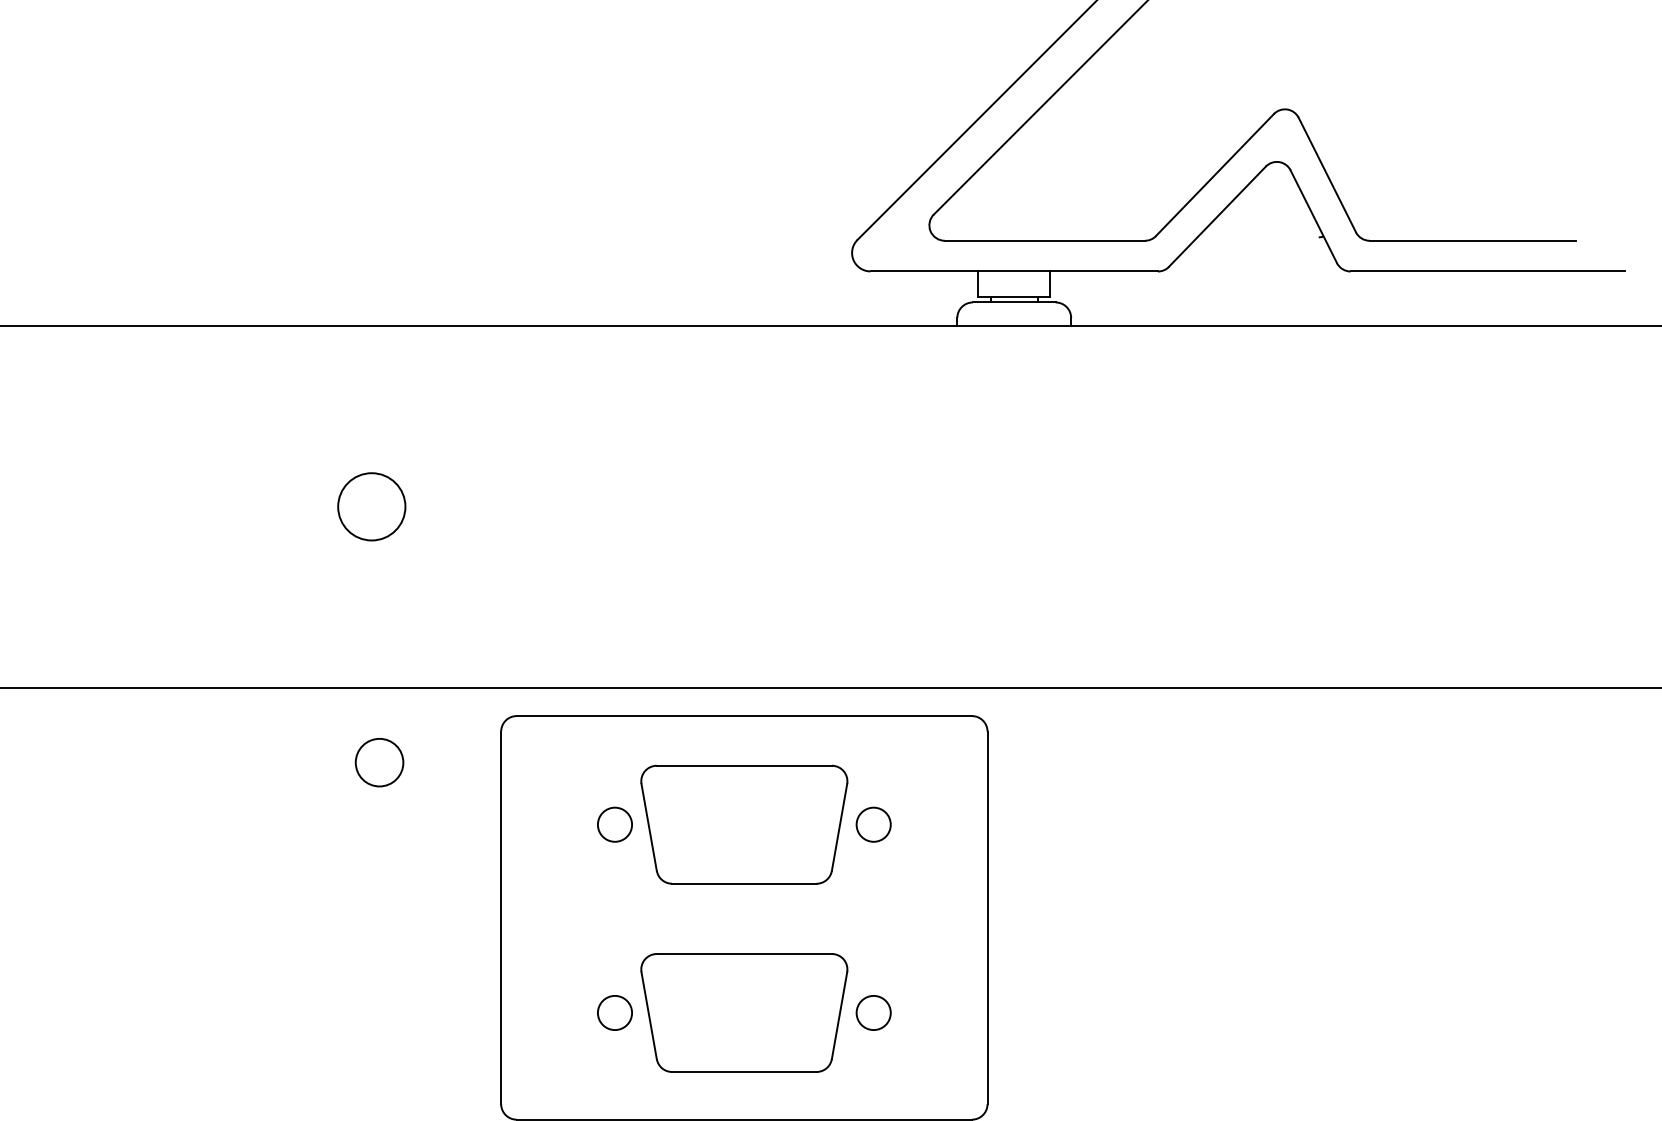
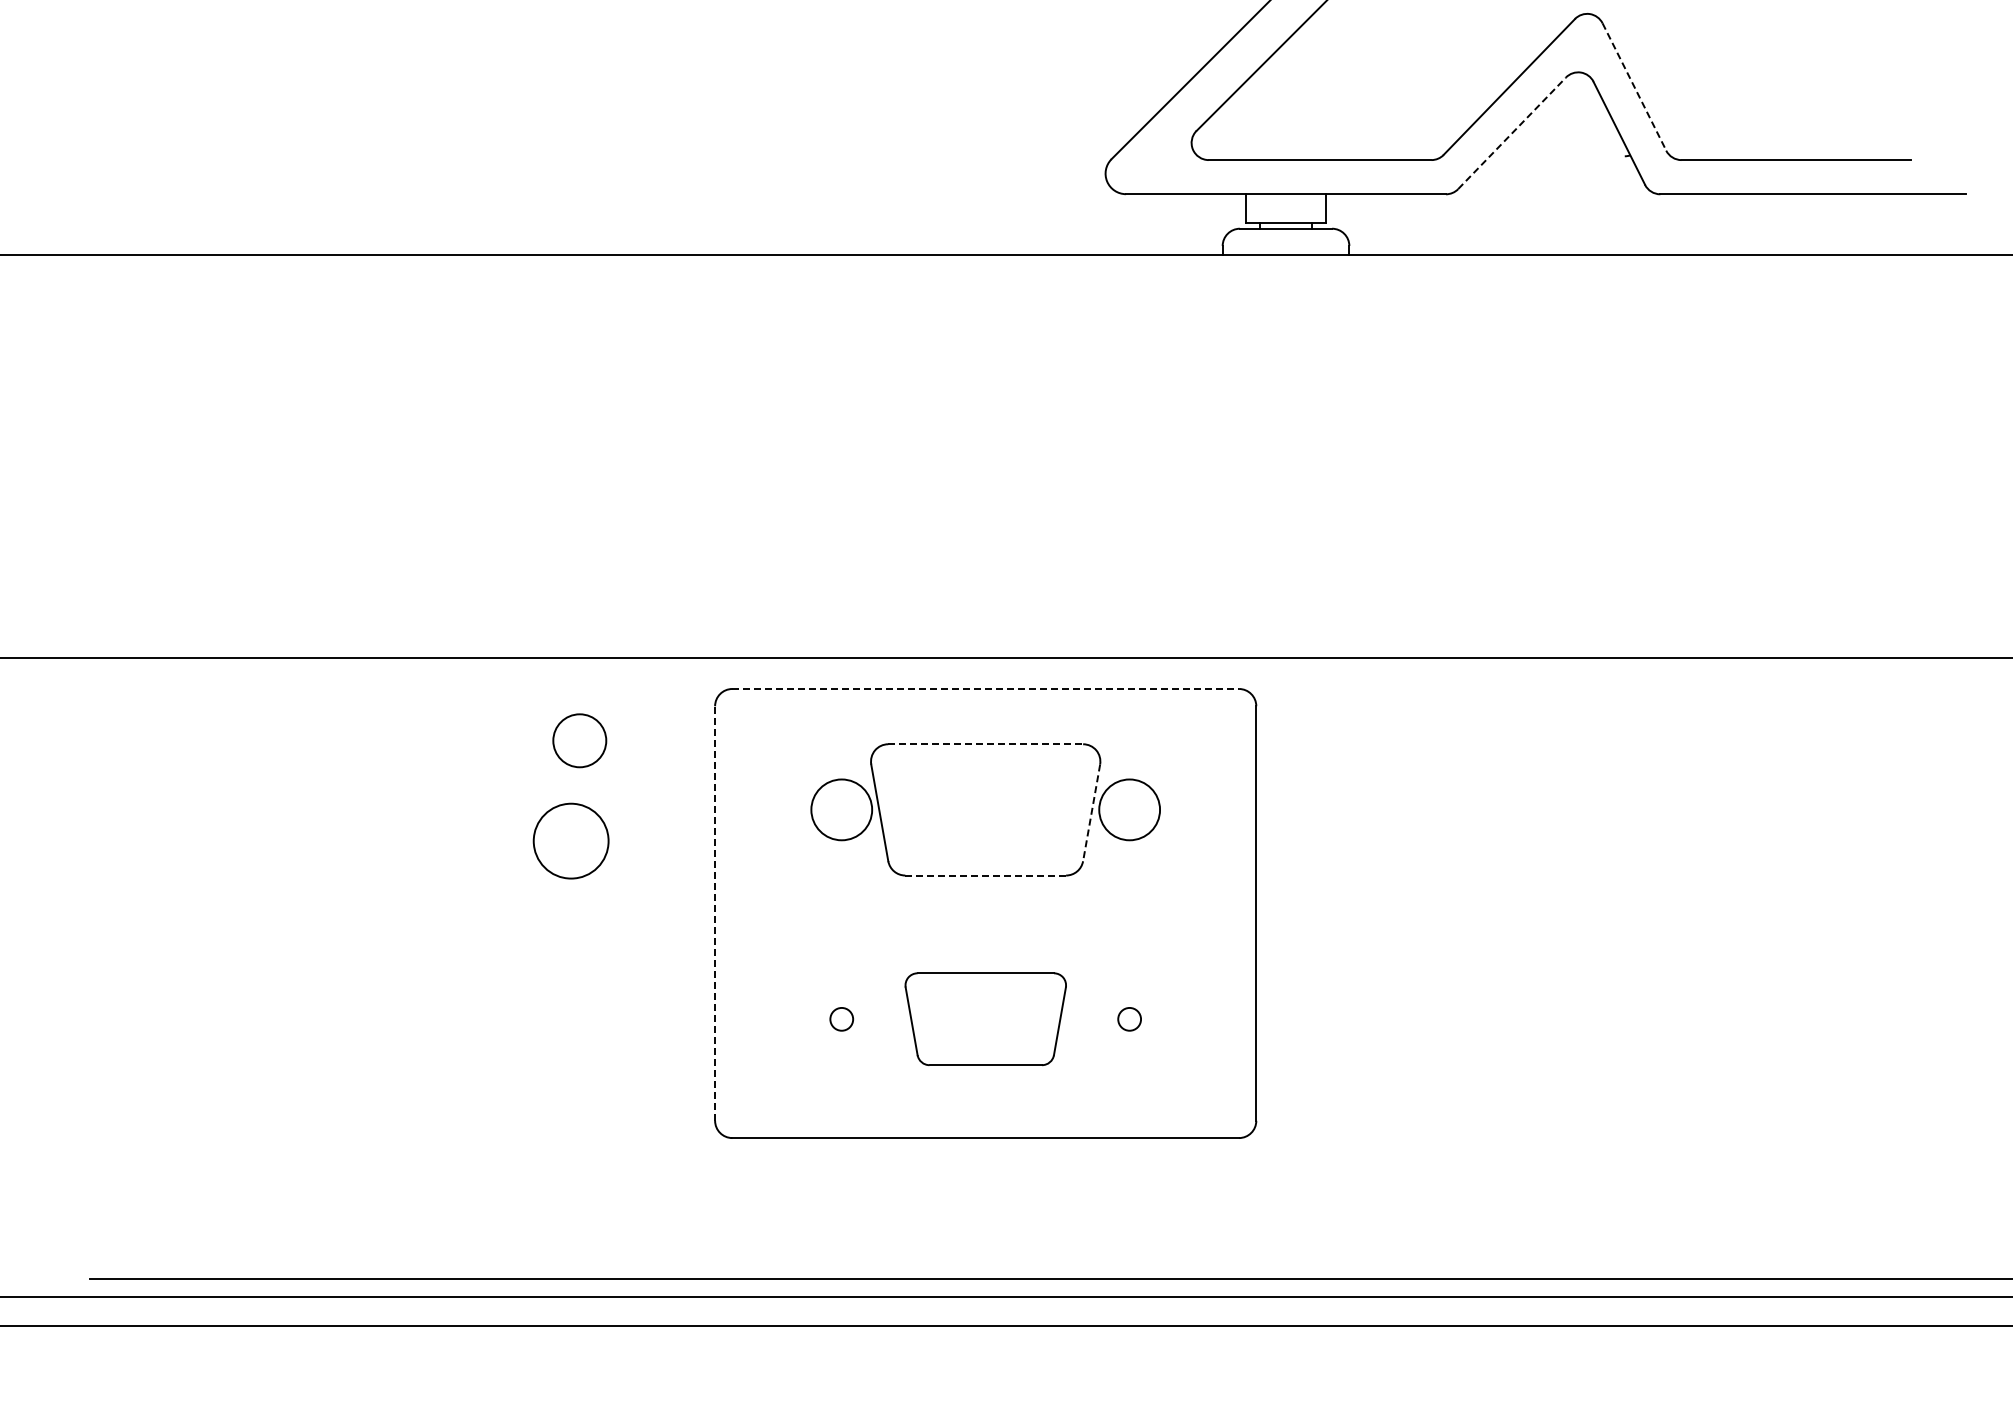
line: (1327, 175) -> (1634, 87), solid -> dashed
line: (1217, 215) -> (1512, 132), solid -> dashed
circle: (371, 506) -> (570, 840), moved
line: (745, 715) -> (986, 688), solid -> dashed
line: (745, 765) -> (986, 744), solid -> dashed
circle: (614, 824) -> (841, 809), size x1.6
circle: (873, 824) -> (1129, 809), size x1.6
line: (839, 827) -> (1091, 813), solid -> dashed
line: (745, 883) -> (986, 875), solid -> dashed
line: (501, 917) -> (715, 913), solid -> dashed
part: (744, 1012) -> (985, 1018), size x0.7
circle: (614, 1013) -> (841, 1019), size x0.6
circle: (873, 1013) -> (1129, 1019), size x0.6

